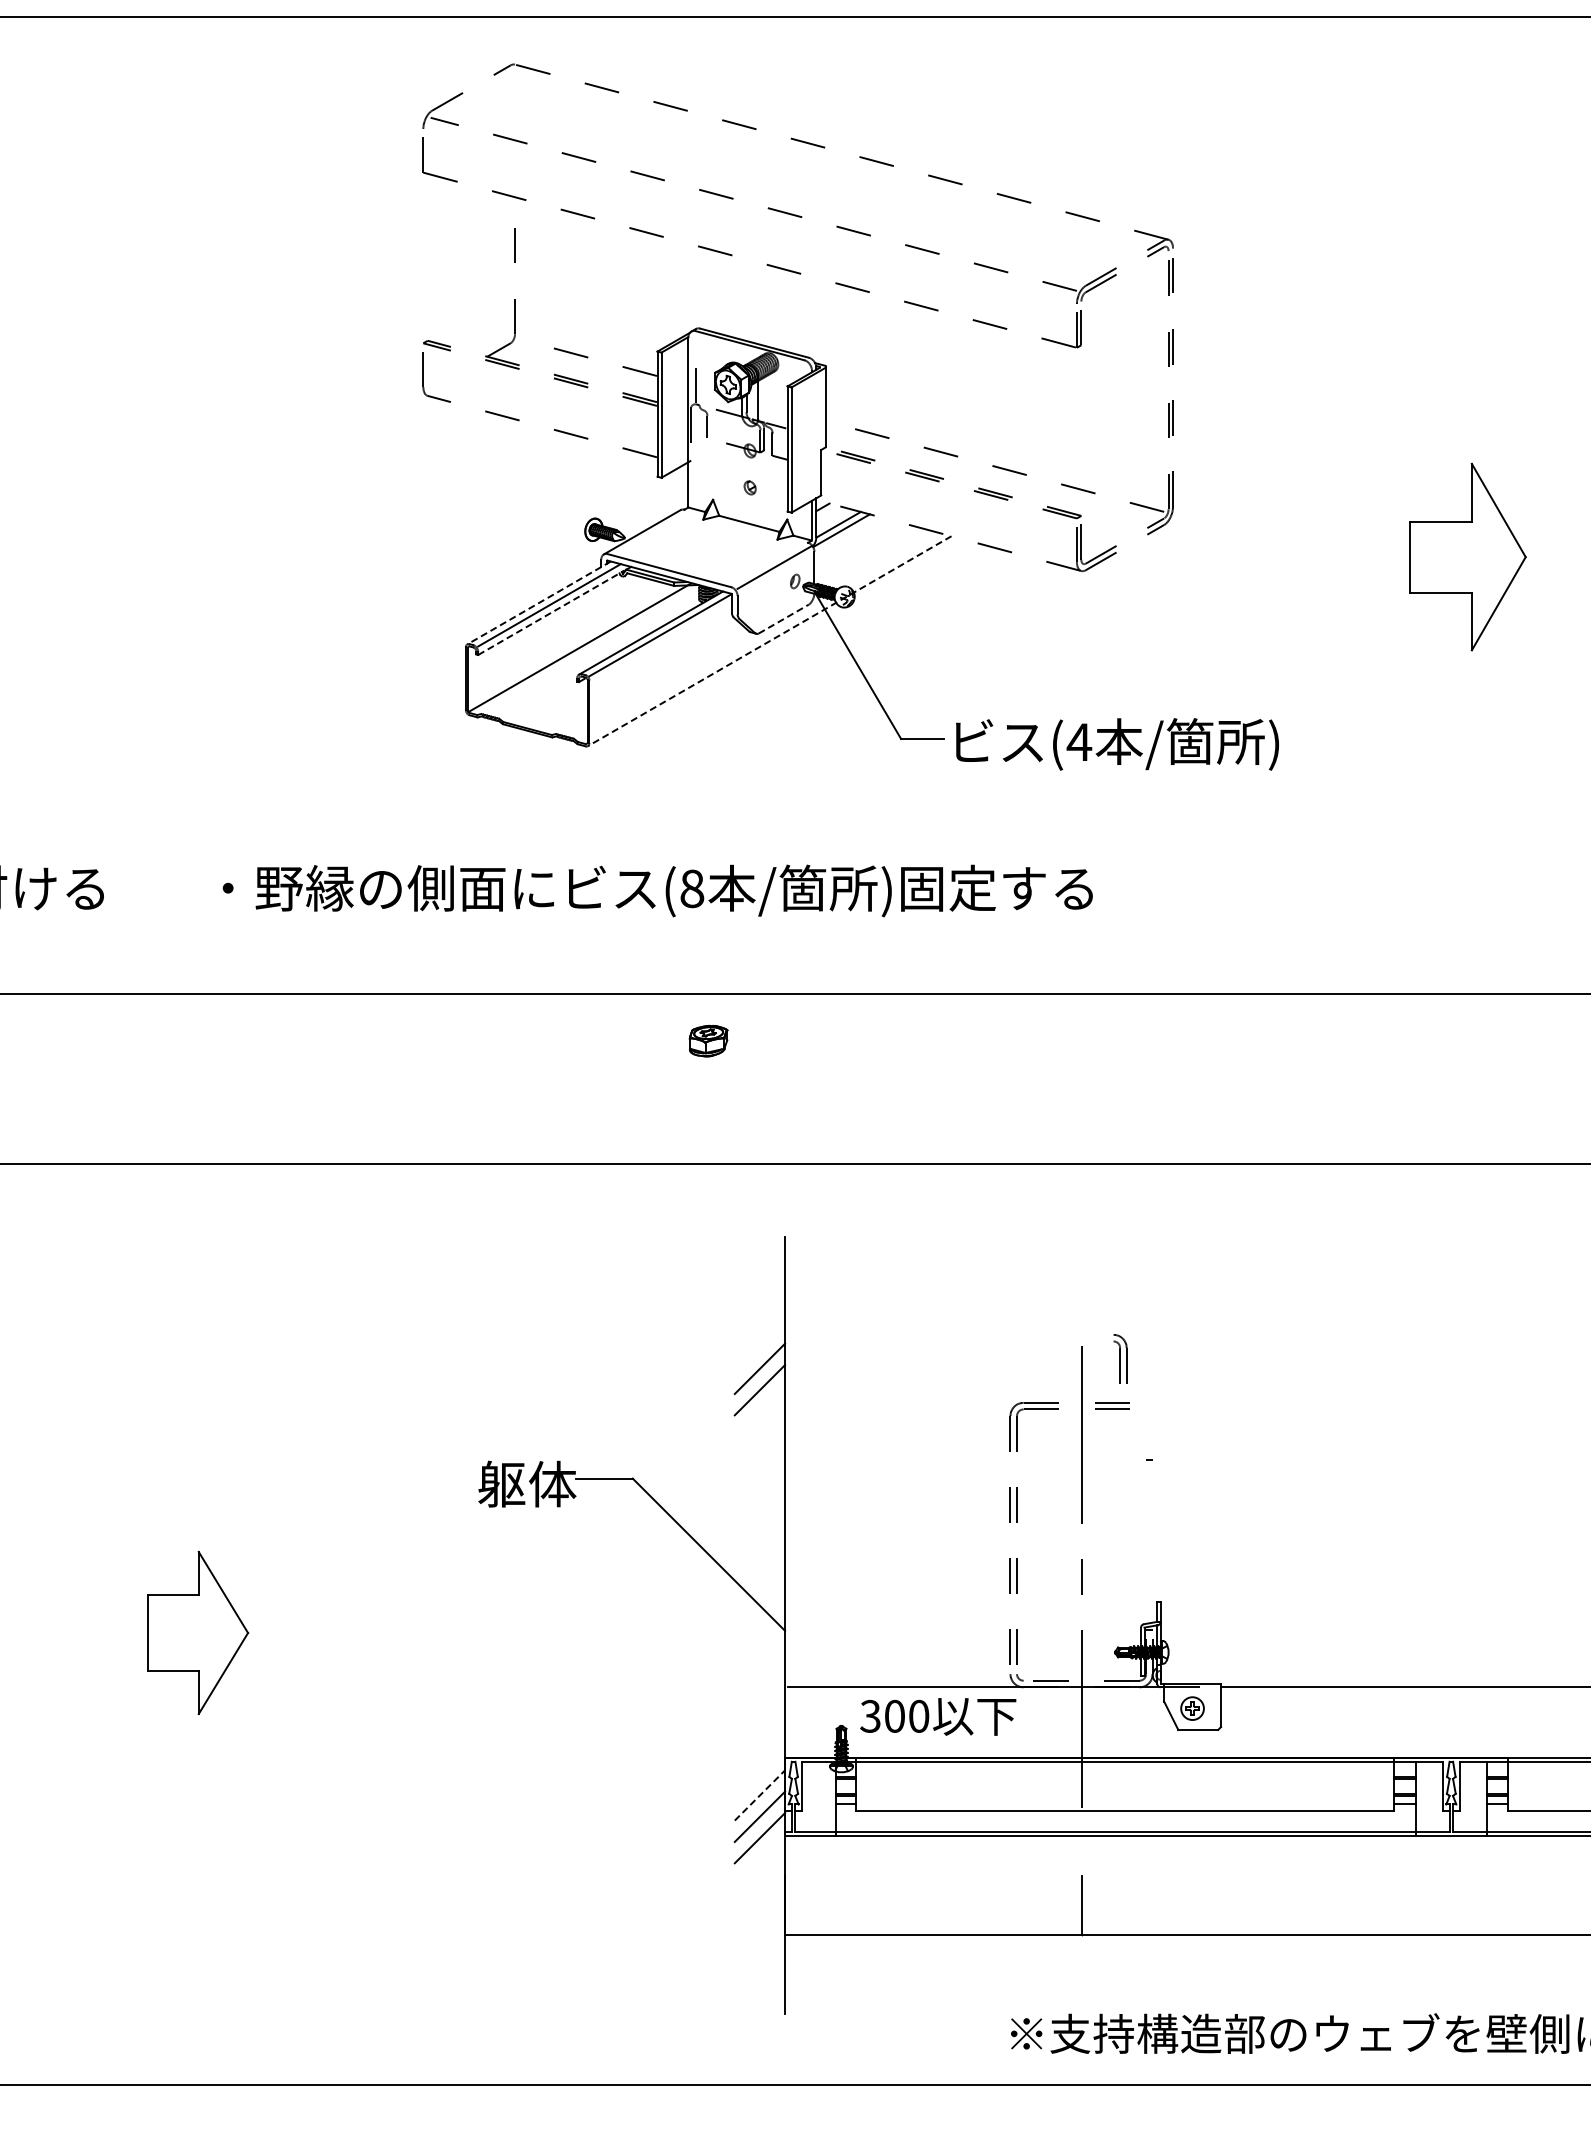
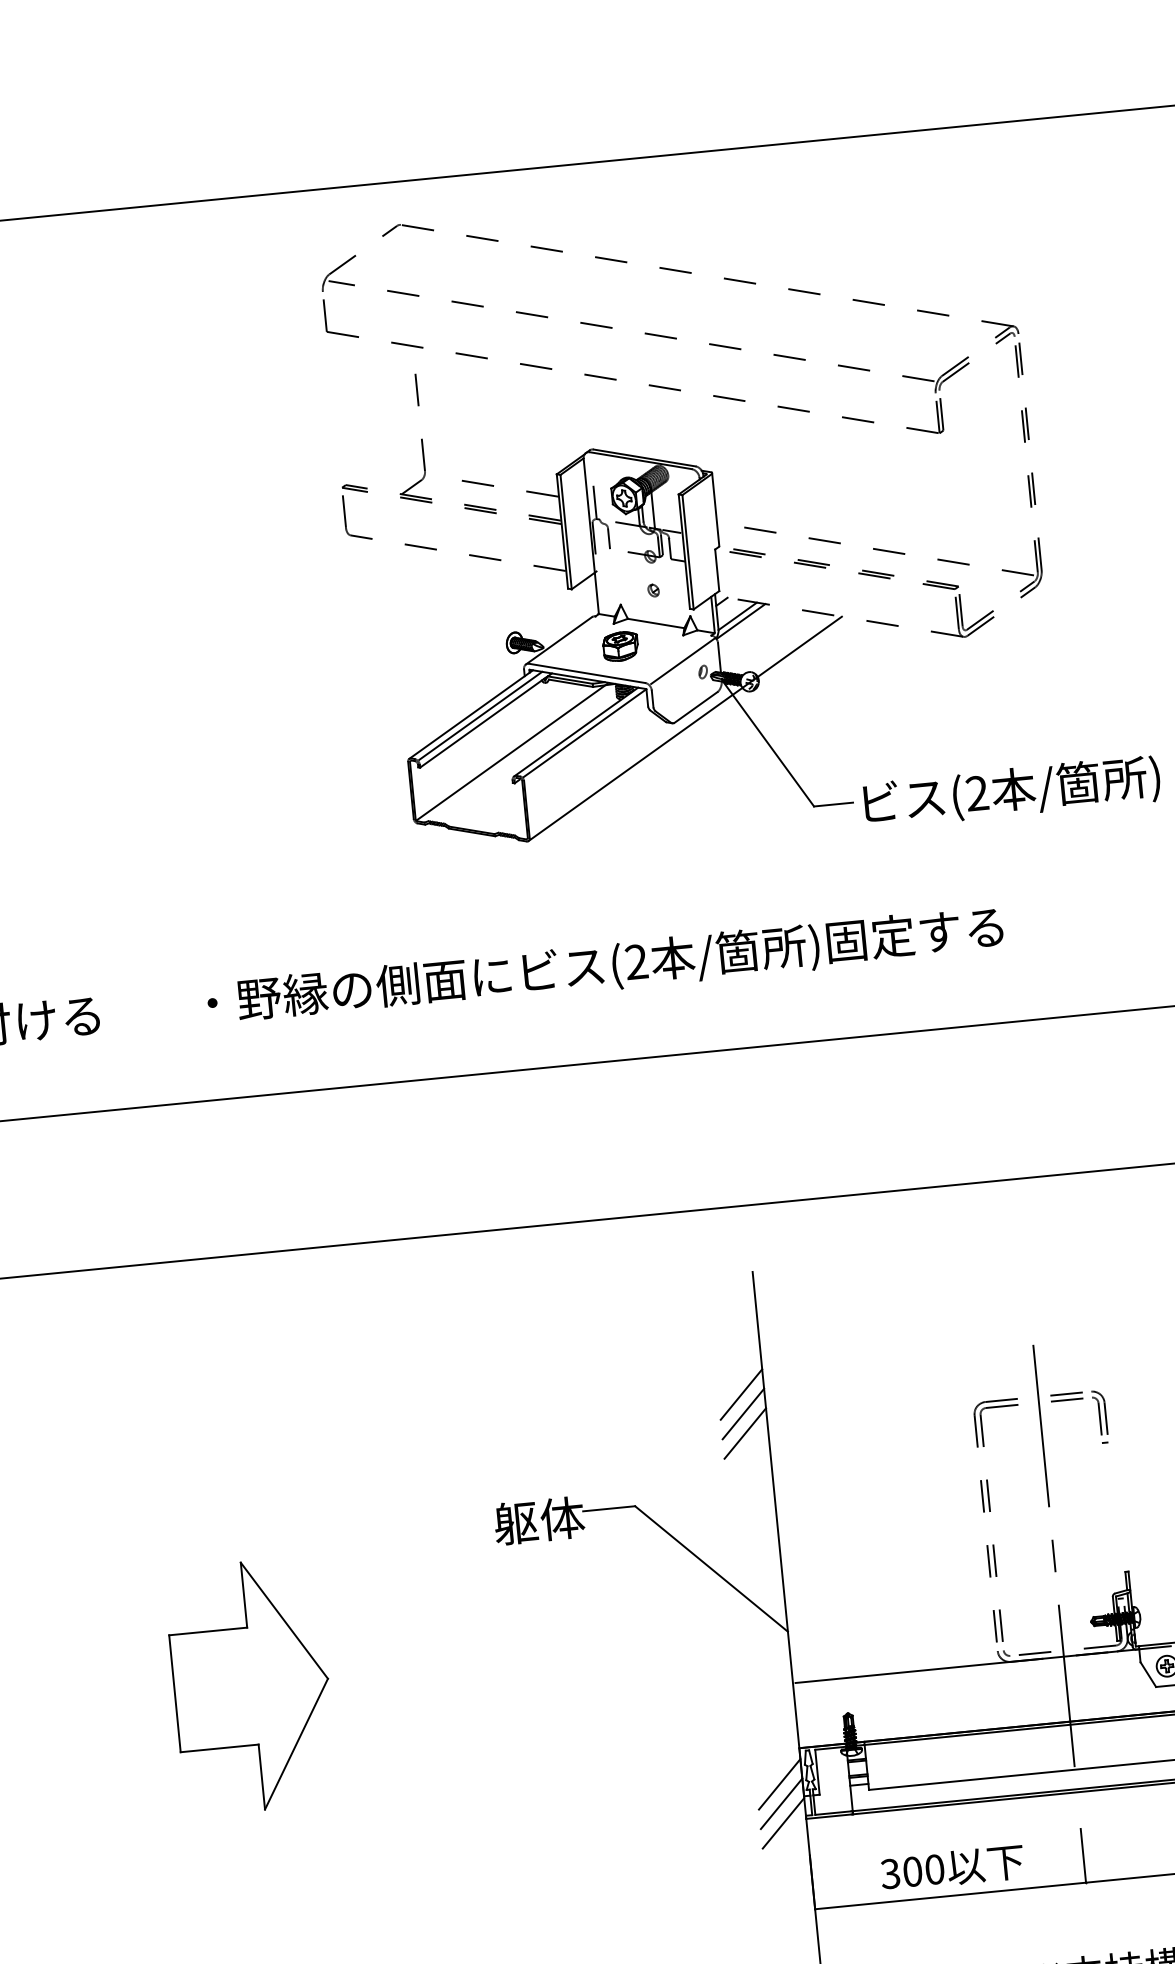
line: (539, 602) -> (471, 714), dashed -> solid
line: (551, 612) -> (483, 722), dashed -> solid
line: (783, 619) -> (695, 707), dashed -> solid
line: (769, 641) -> (685, 729), dashed -> solid
text: (1079, 741) -> (977, 792), (4 -> (2
text: (692, 888) -> (636, 961), (8 -> (2
part: (708, 1040) -> (620, 646), moved
part: (1120, 1358) -> (1099, 1412), moved
line: (759, 1411) -> (744, 1433), added
part: (197, 1632) -> (251, 1685), size x1.67
text: (938, 1716) -> (952, 1867), moved
line: (759, 1795) -> (779, 1784), dashed -> solid

